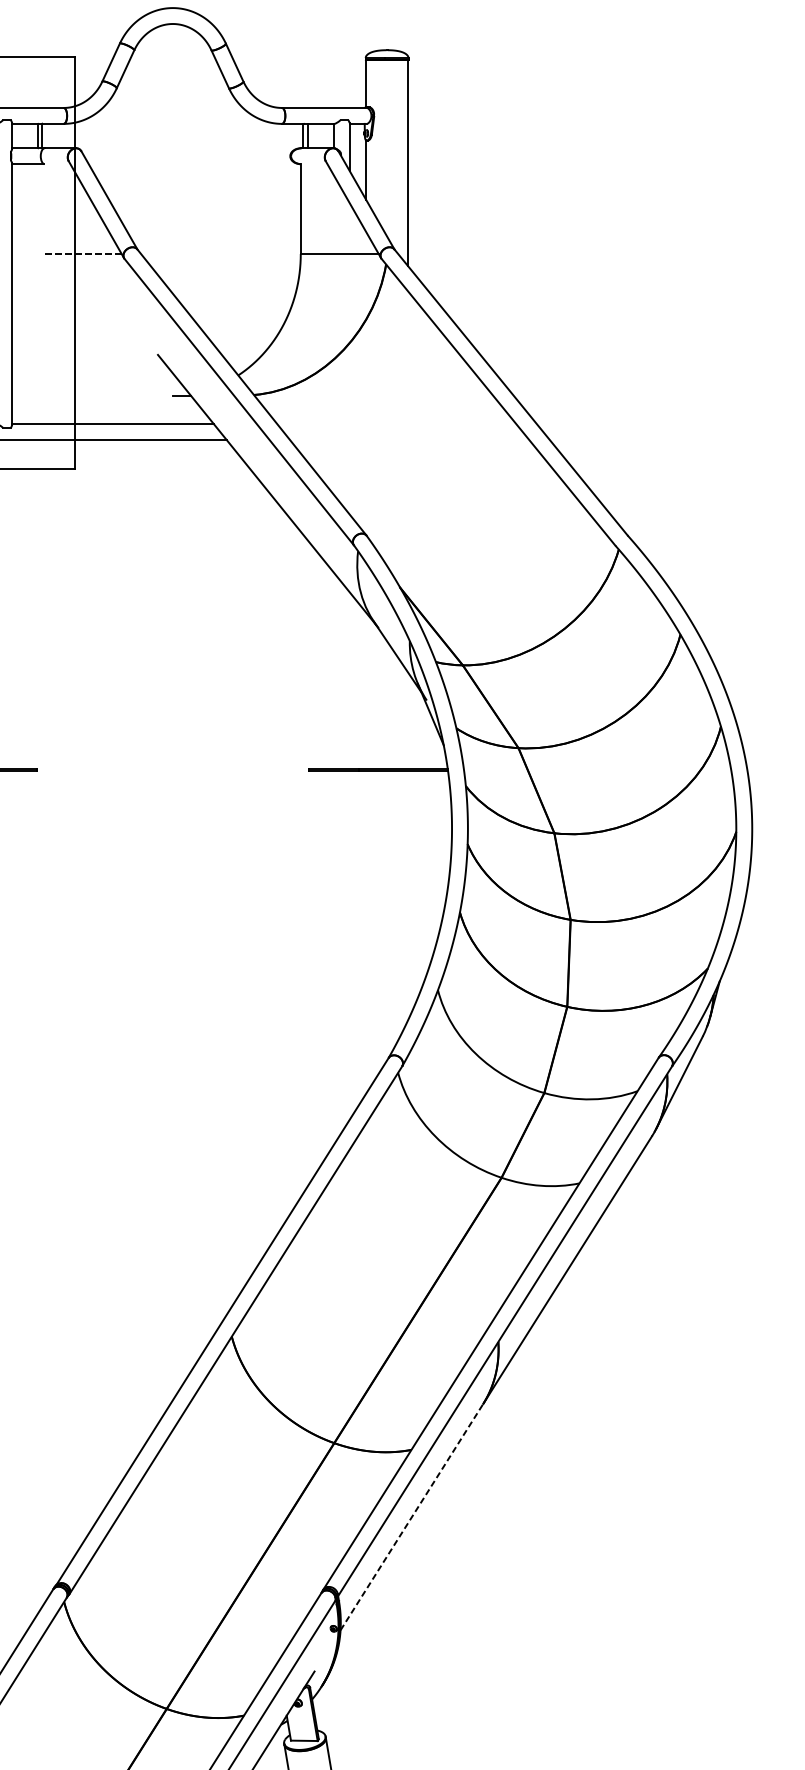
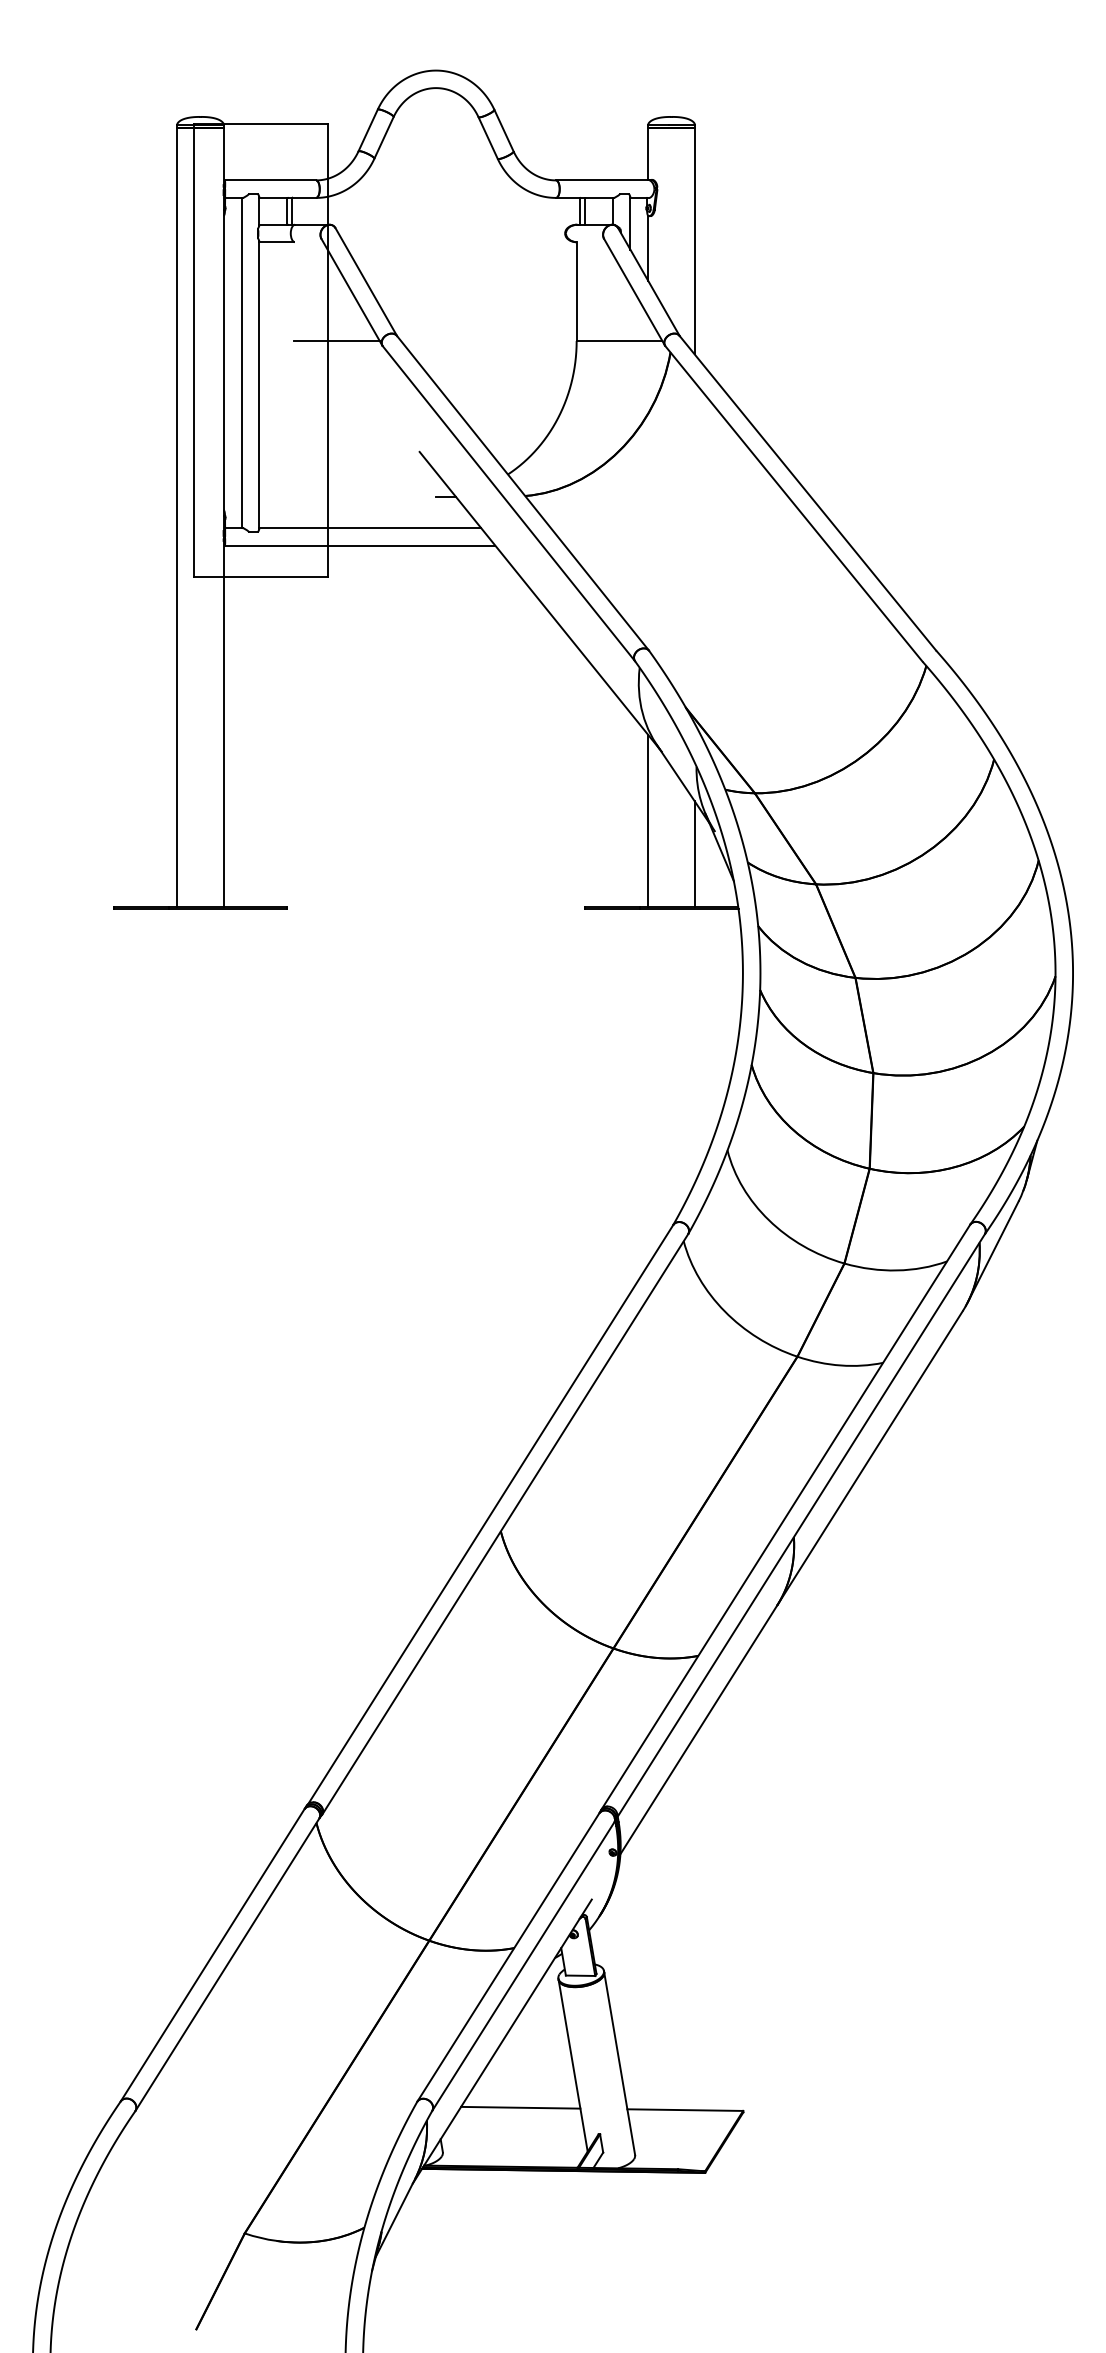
line: (83, 254) -> (337, 341), dashed -> solid
line: (366, 691) -> (648, 821), added
line: (407, 721) -> (694, 854), added
line: (412, 1516) -> (699, 1729), dashed -> solid

